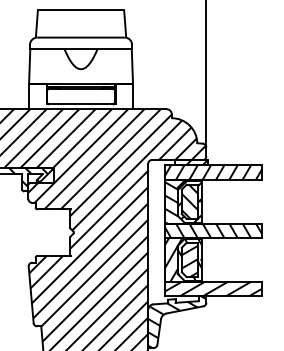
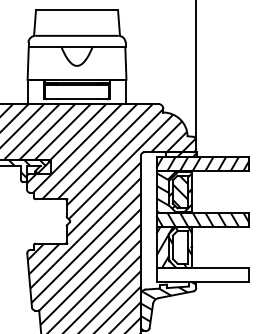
hatch: (188, 261) -> (179, 248), removed
hatch: (212, 288) -> (202, 274), removed

